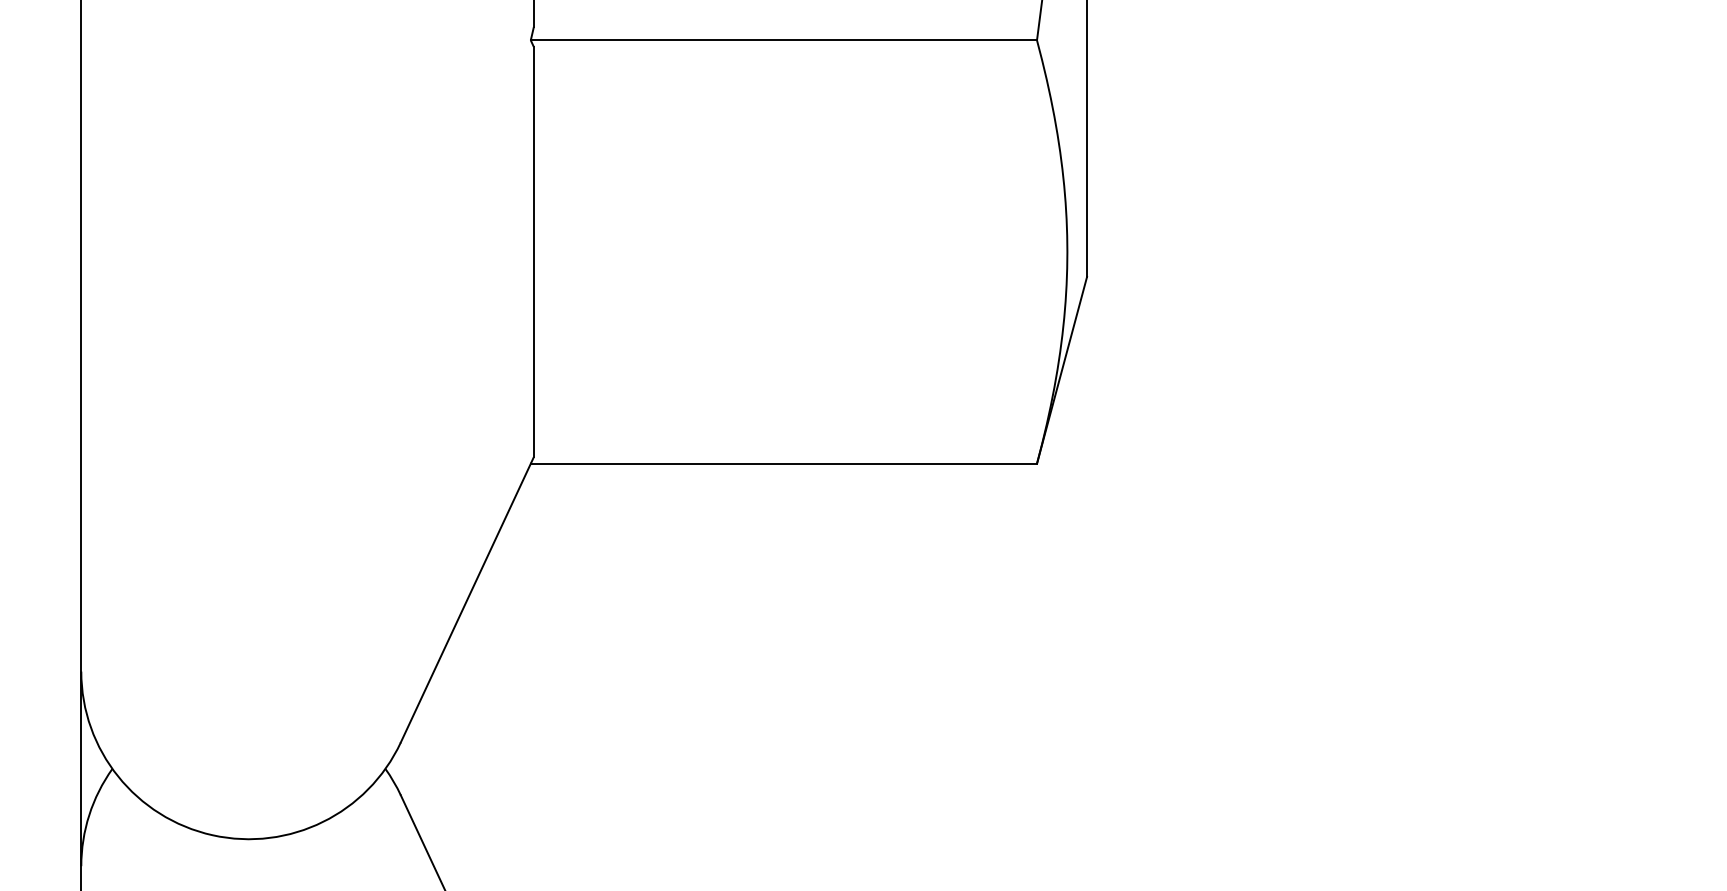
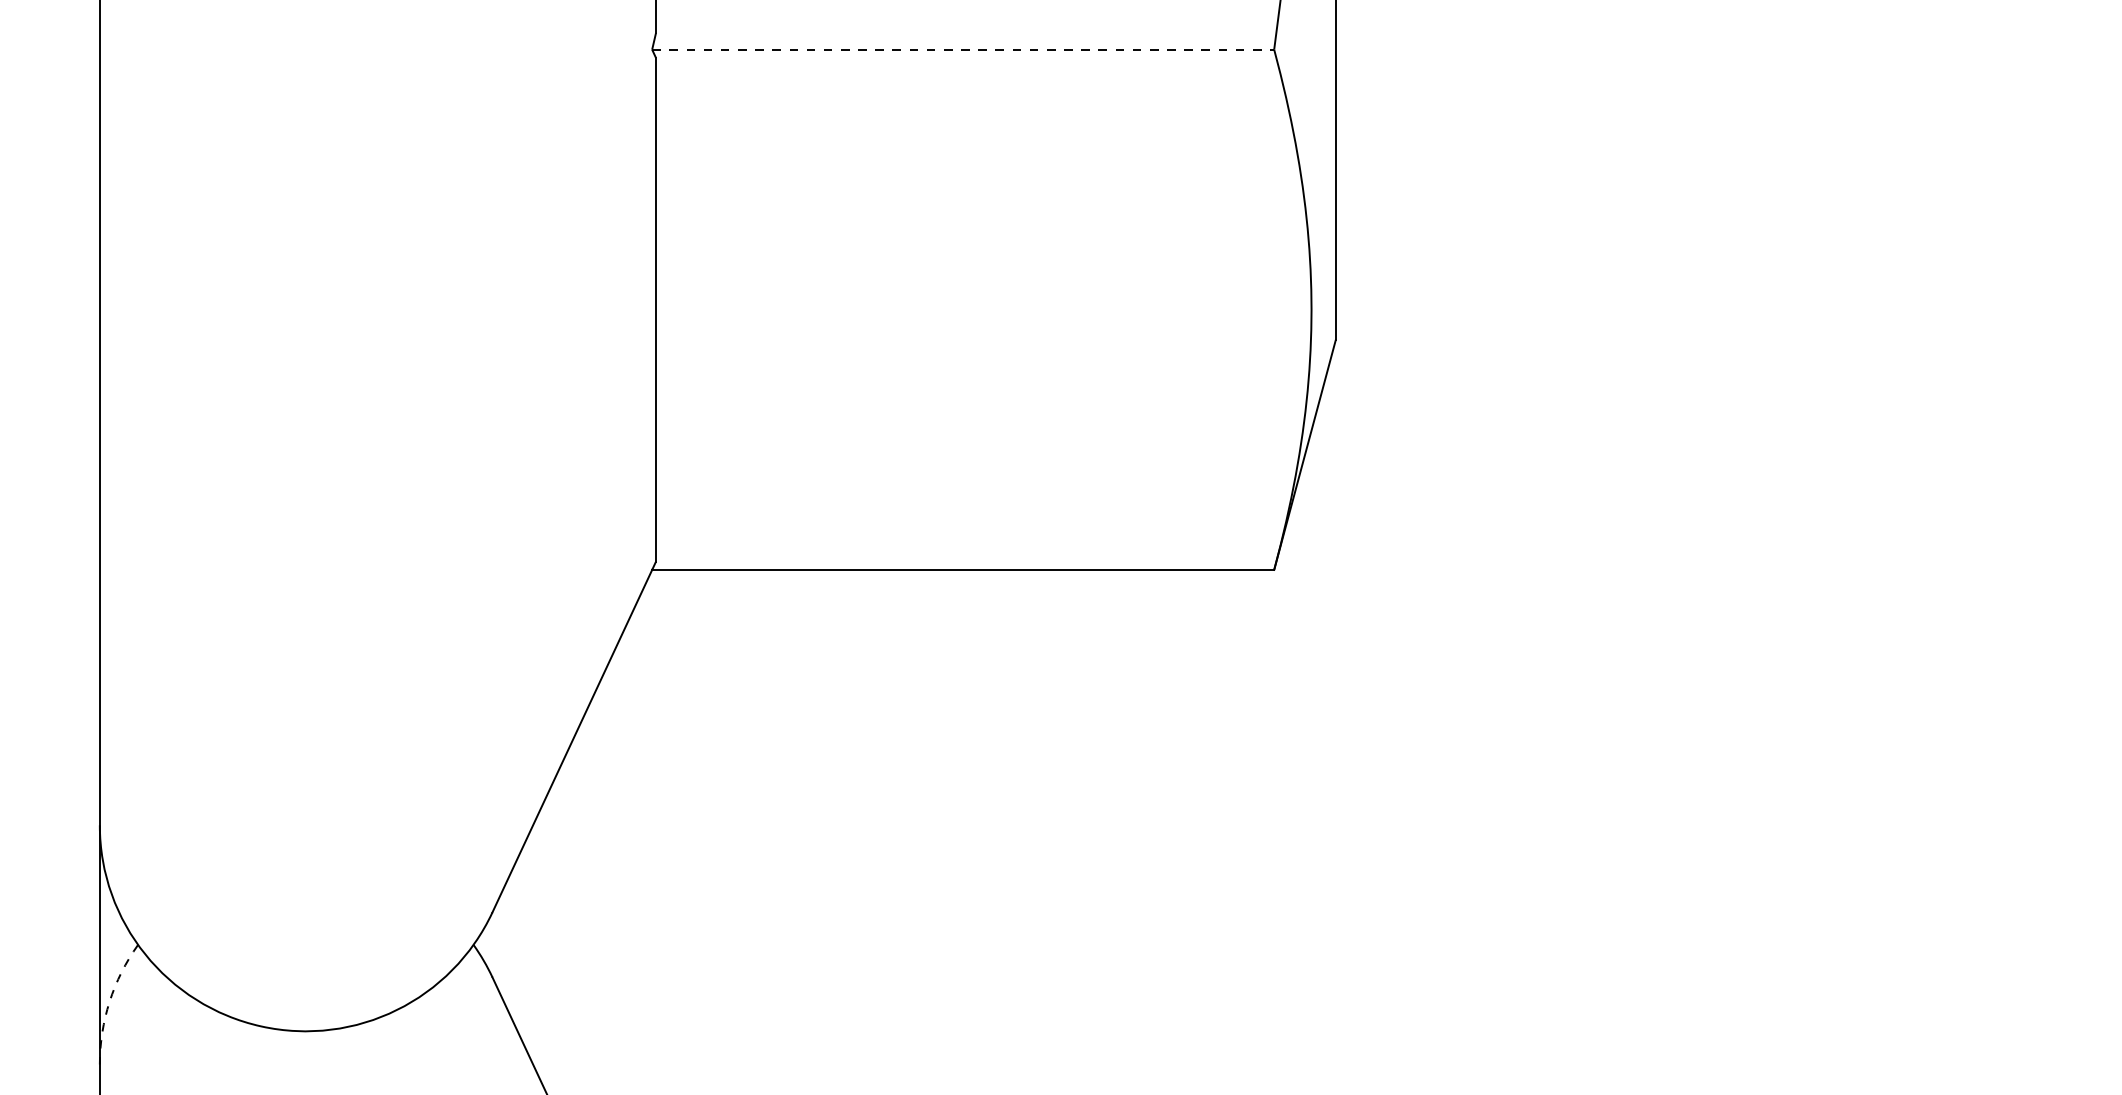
line: (784, 40) -> (963, 49), solid -> dashed
arc: (89, 814) -> (109, 1001), solid -> dashed

